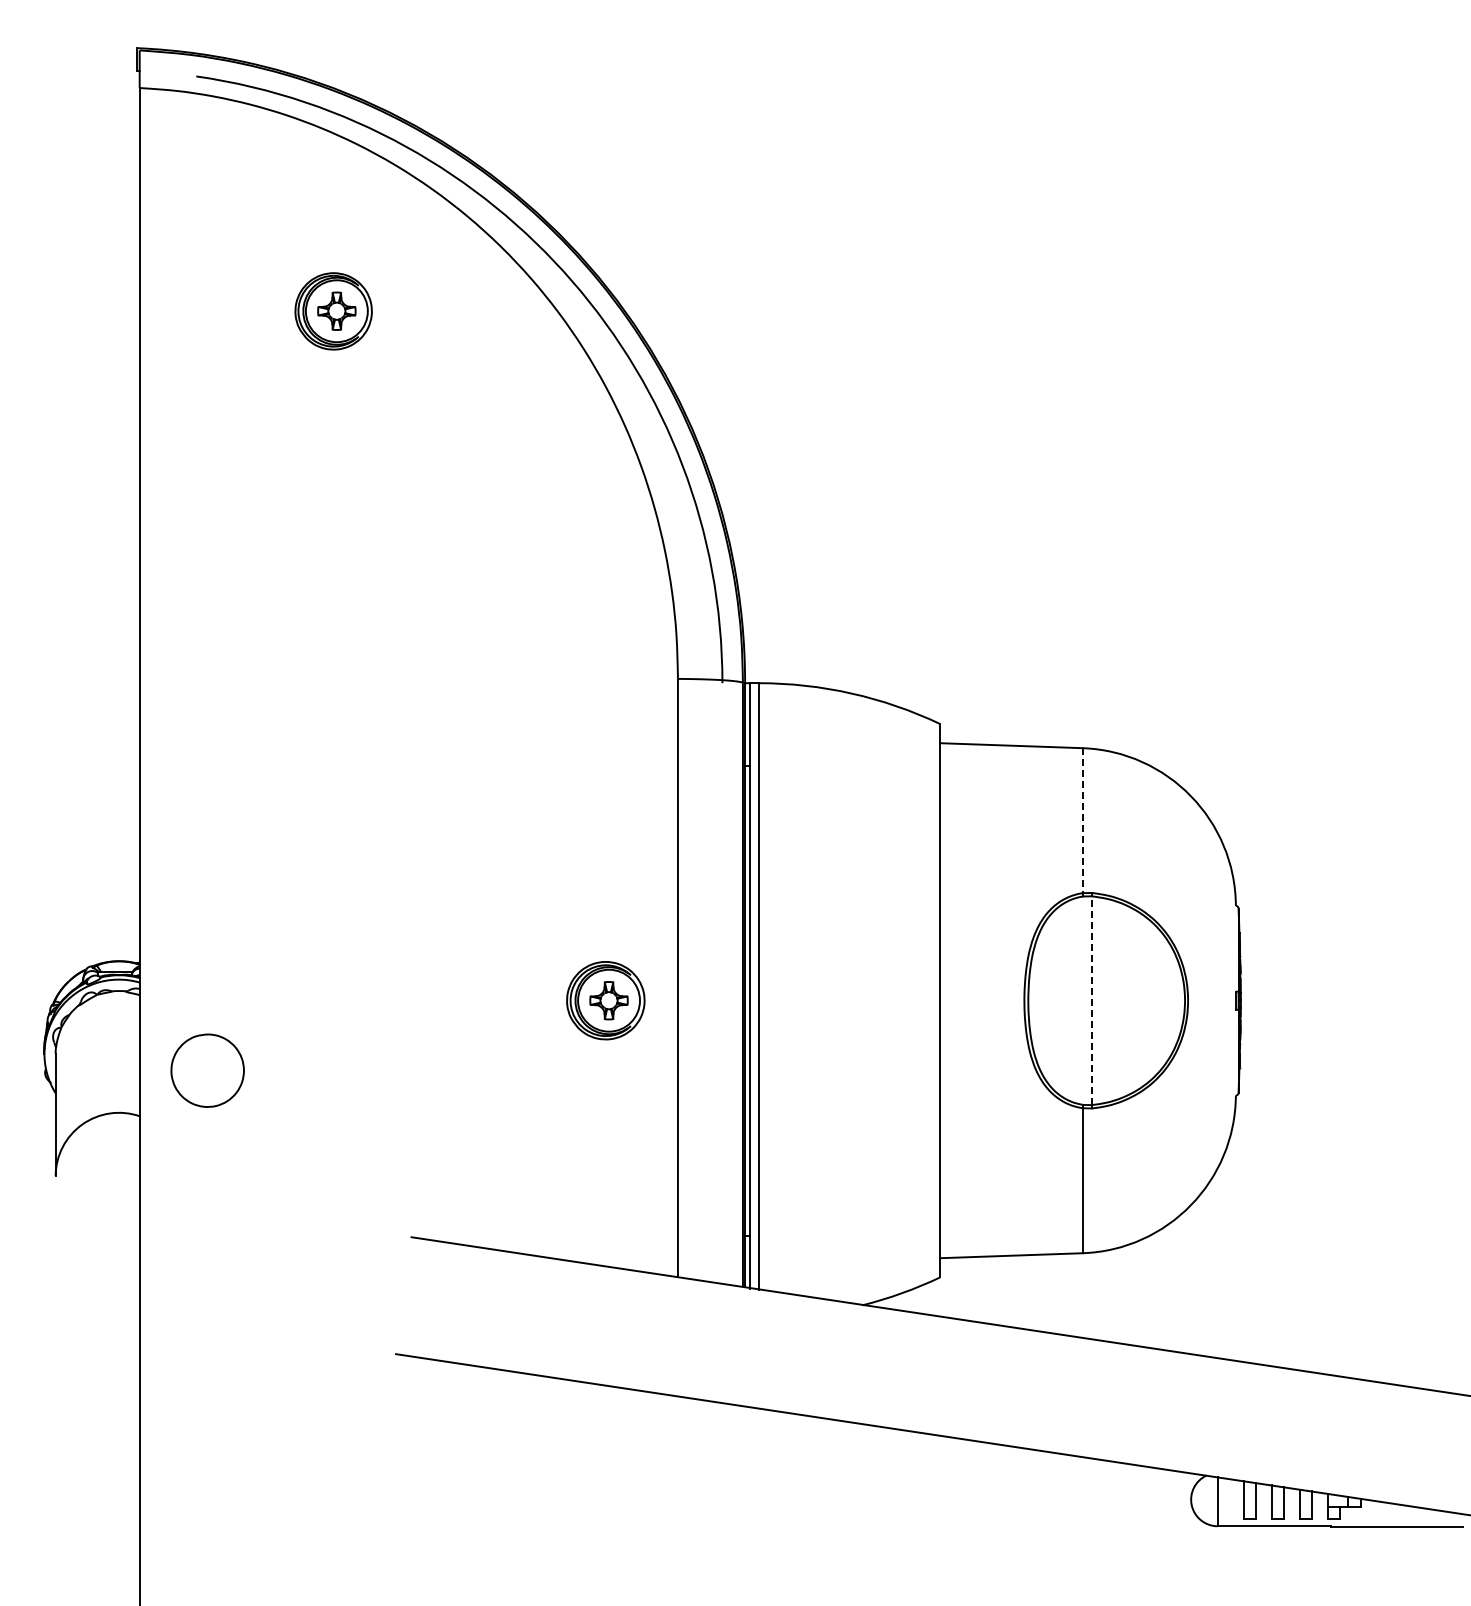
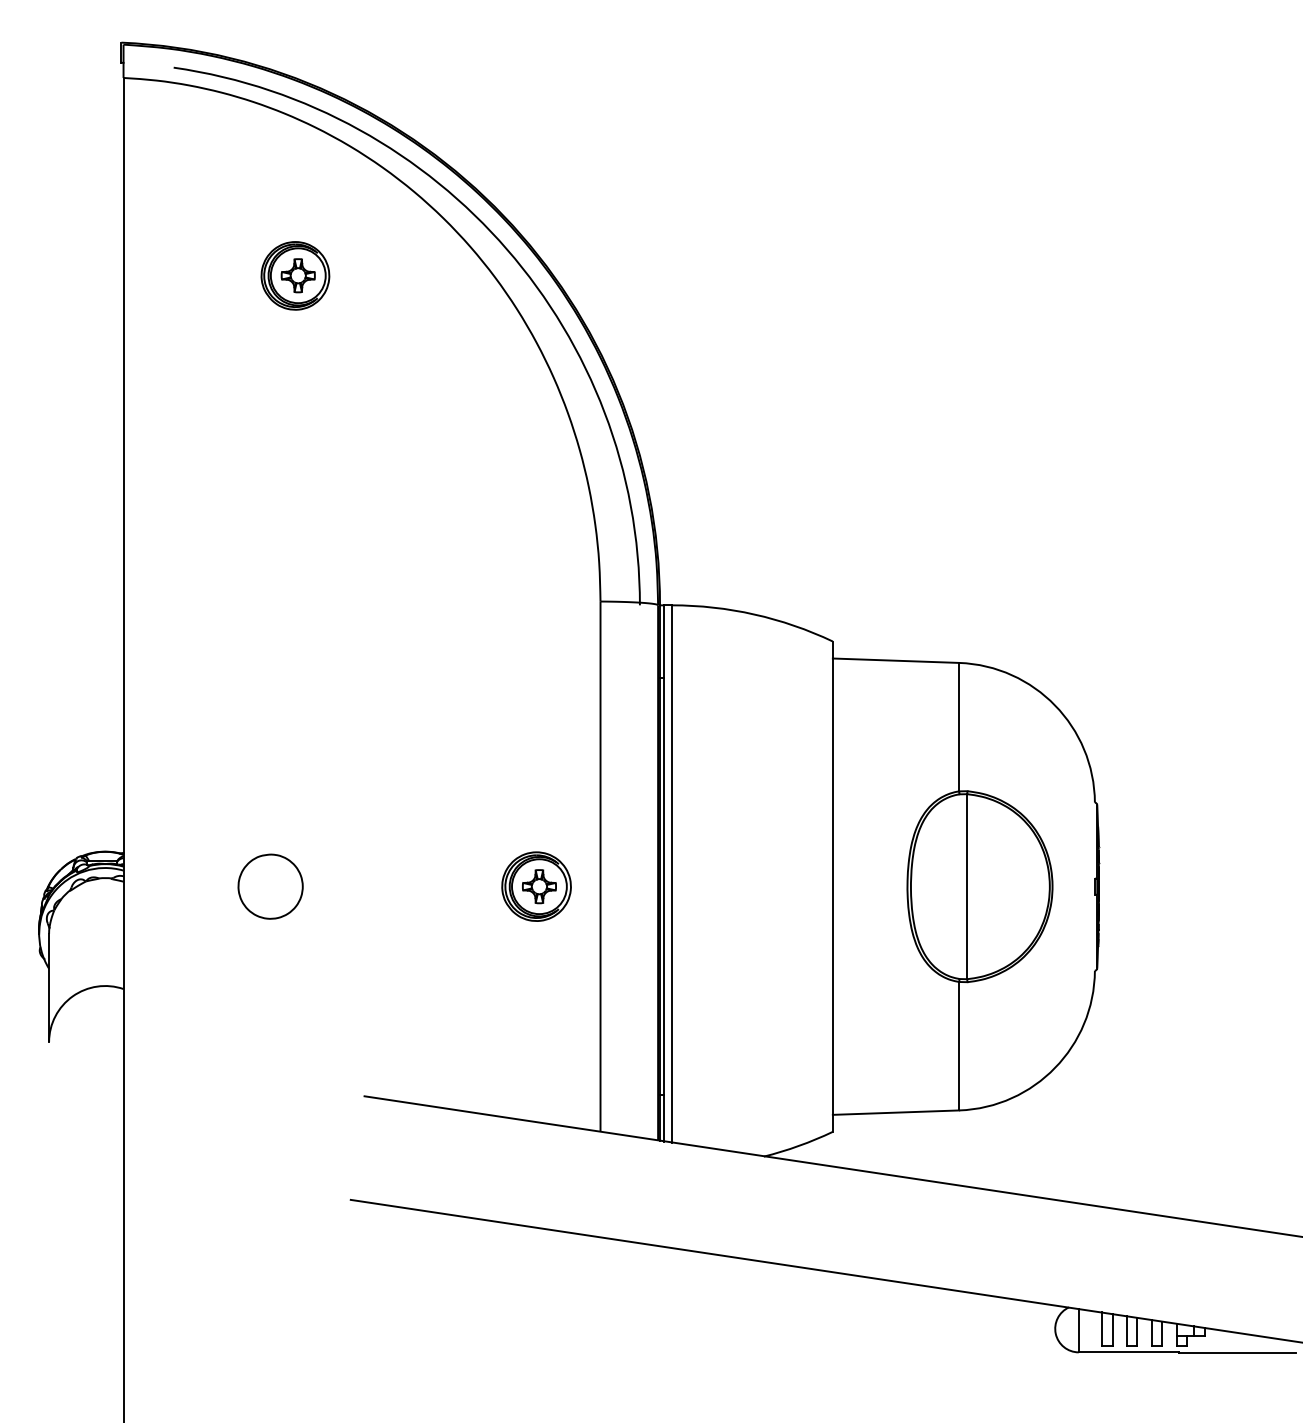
line: (1082, 821) -> (958, 727), dashed -> solid
line: (1091, 1000) -> (966, 886), dashed -> solid
part: (207, 1070) -> (270, 886), moved

